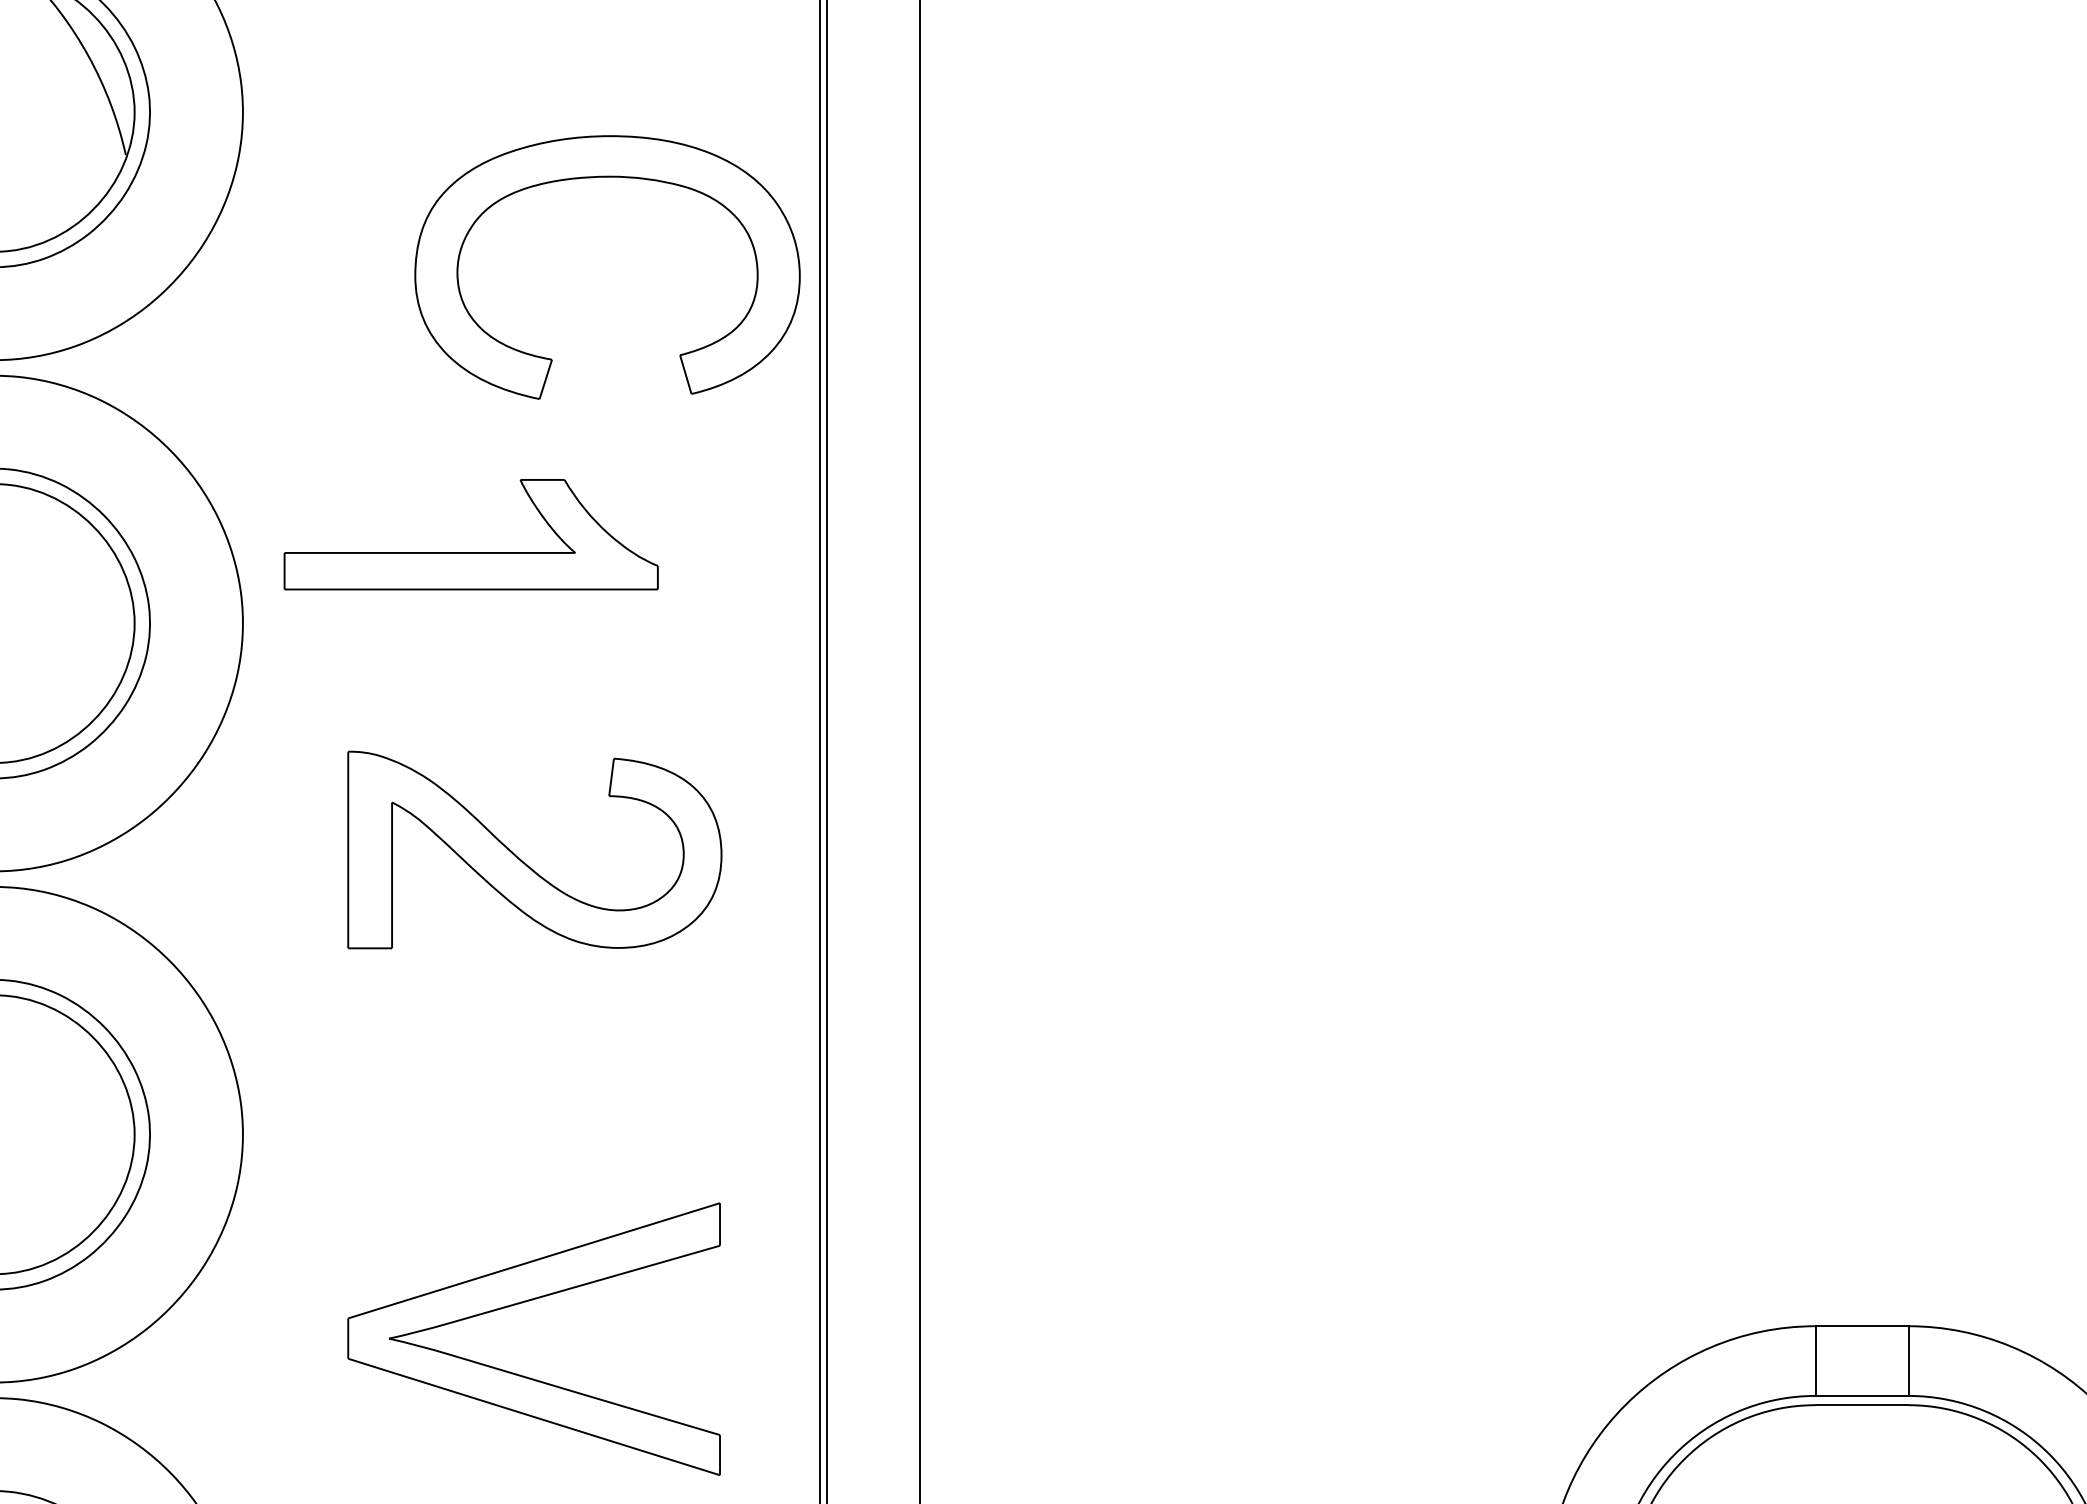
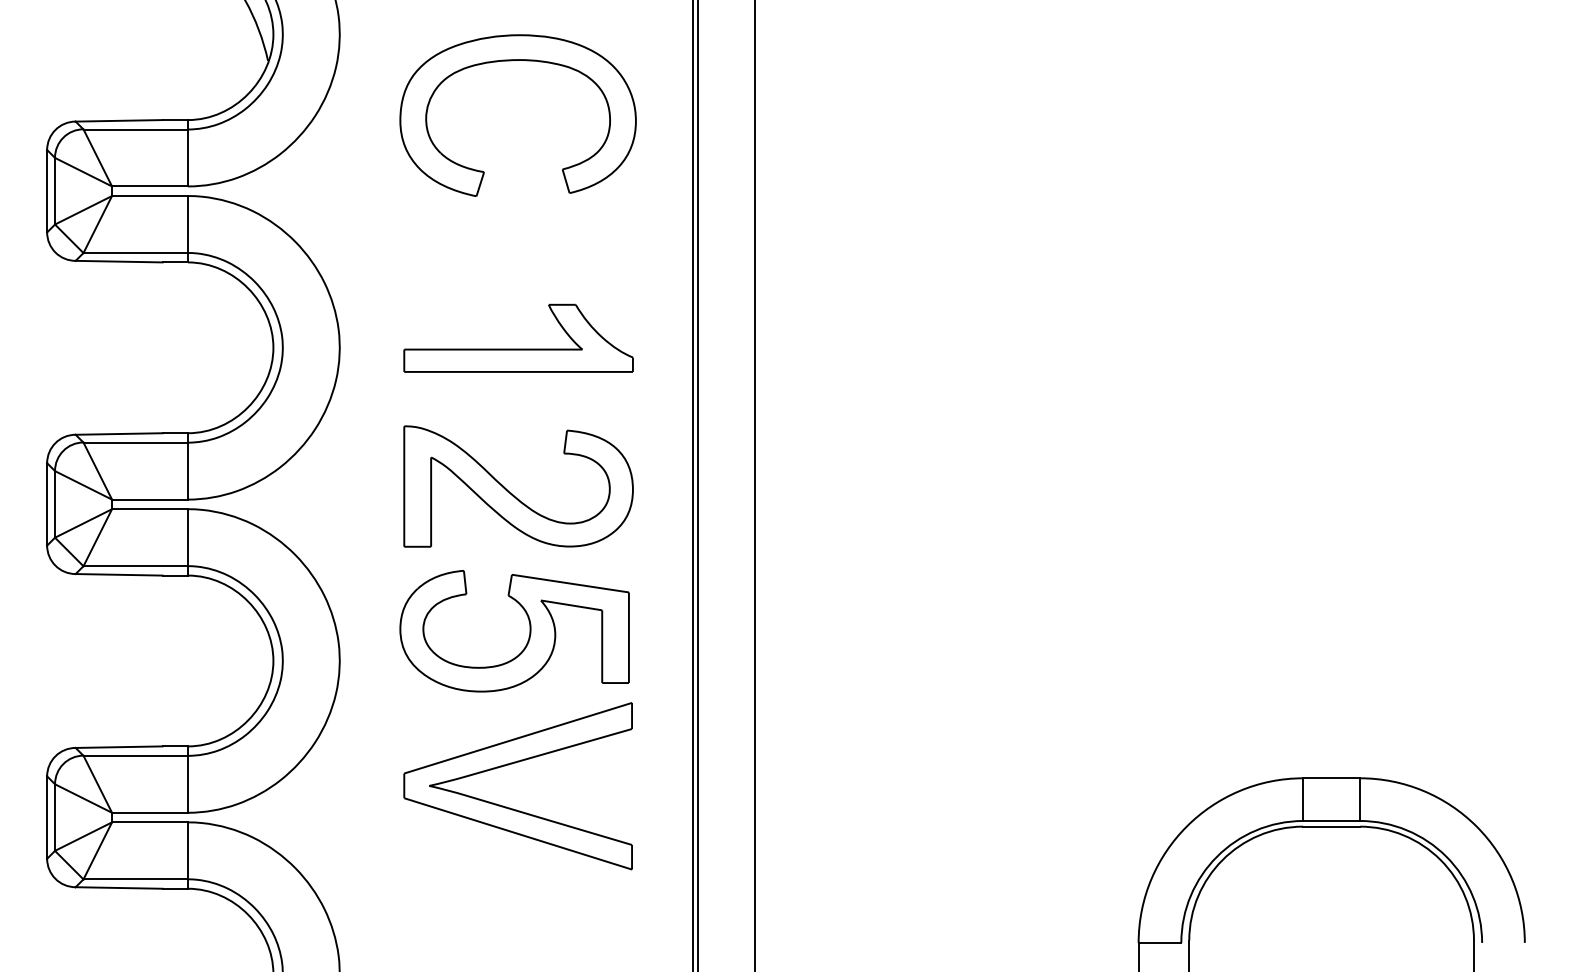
part: (596, 179) -> (511, 61), moved
part: (471, 551) -> (518, 348), moved
part: (551, 1094) -> (528, 636), added

